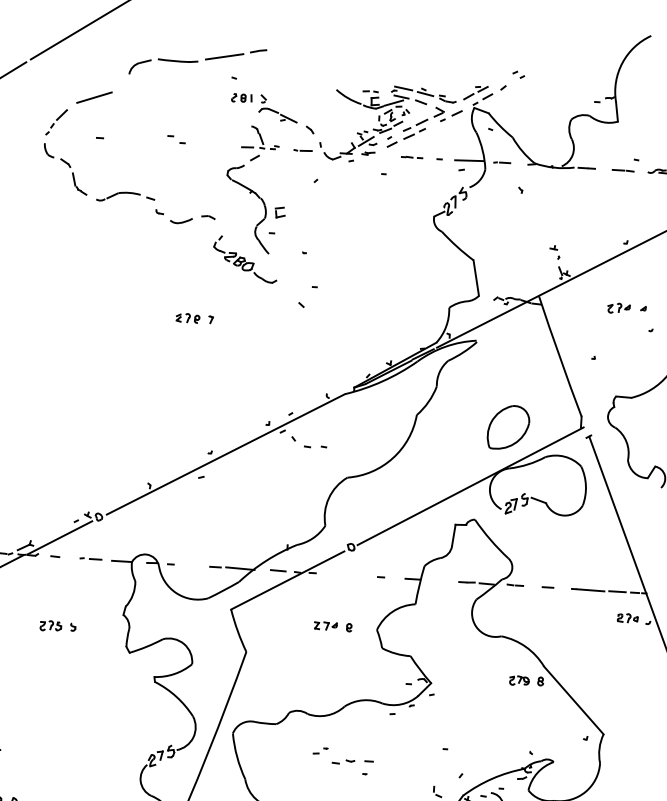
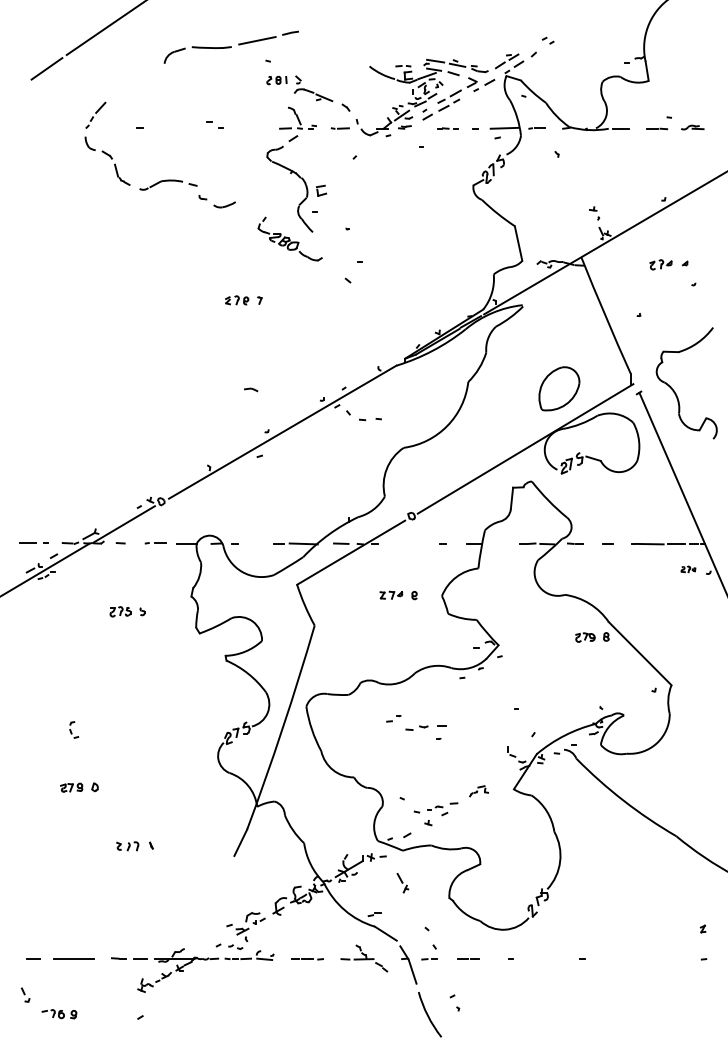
line: (94, 97) -> (131, 88), removed
part: (208, 217) -> (251, 389), moved
part: (627, 618) -> (688, 569), size x0.7

